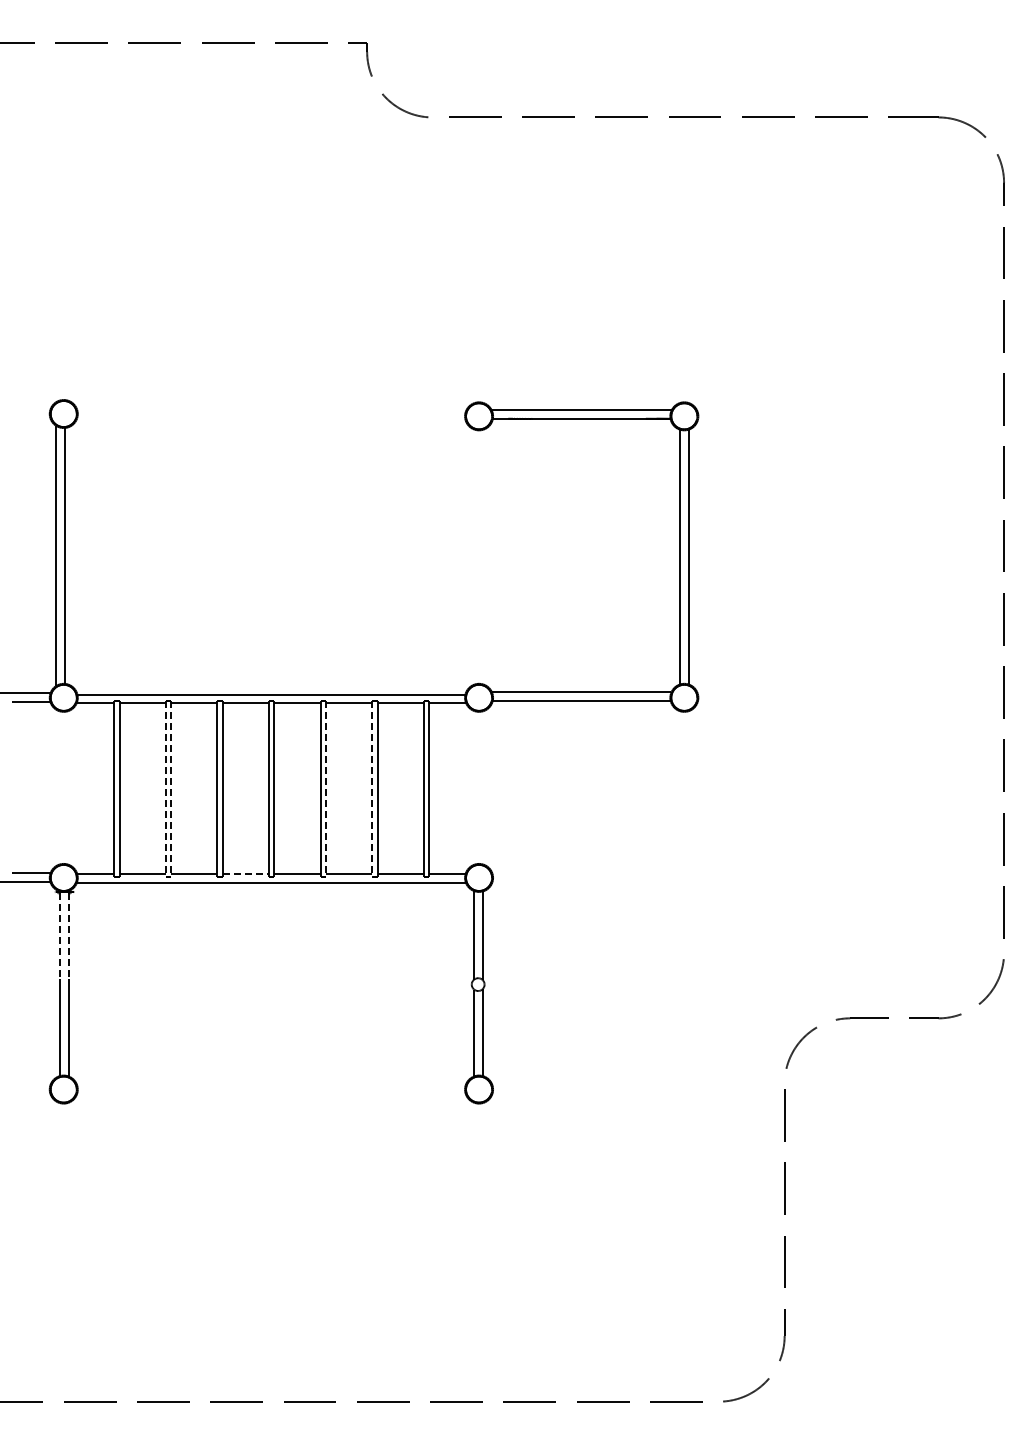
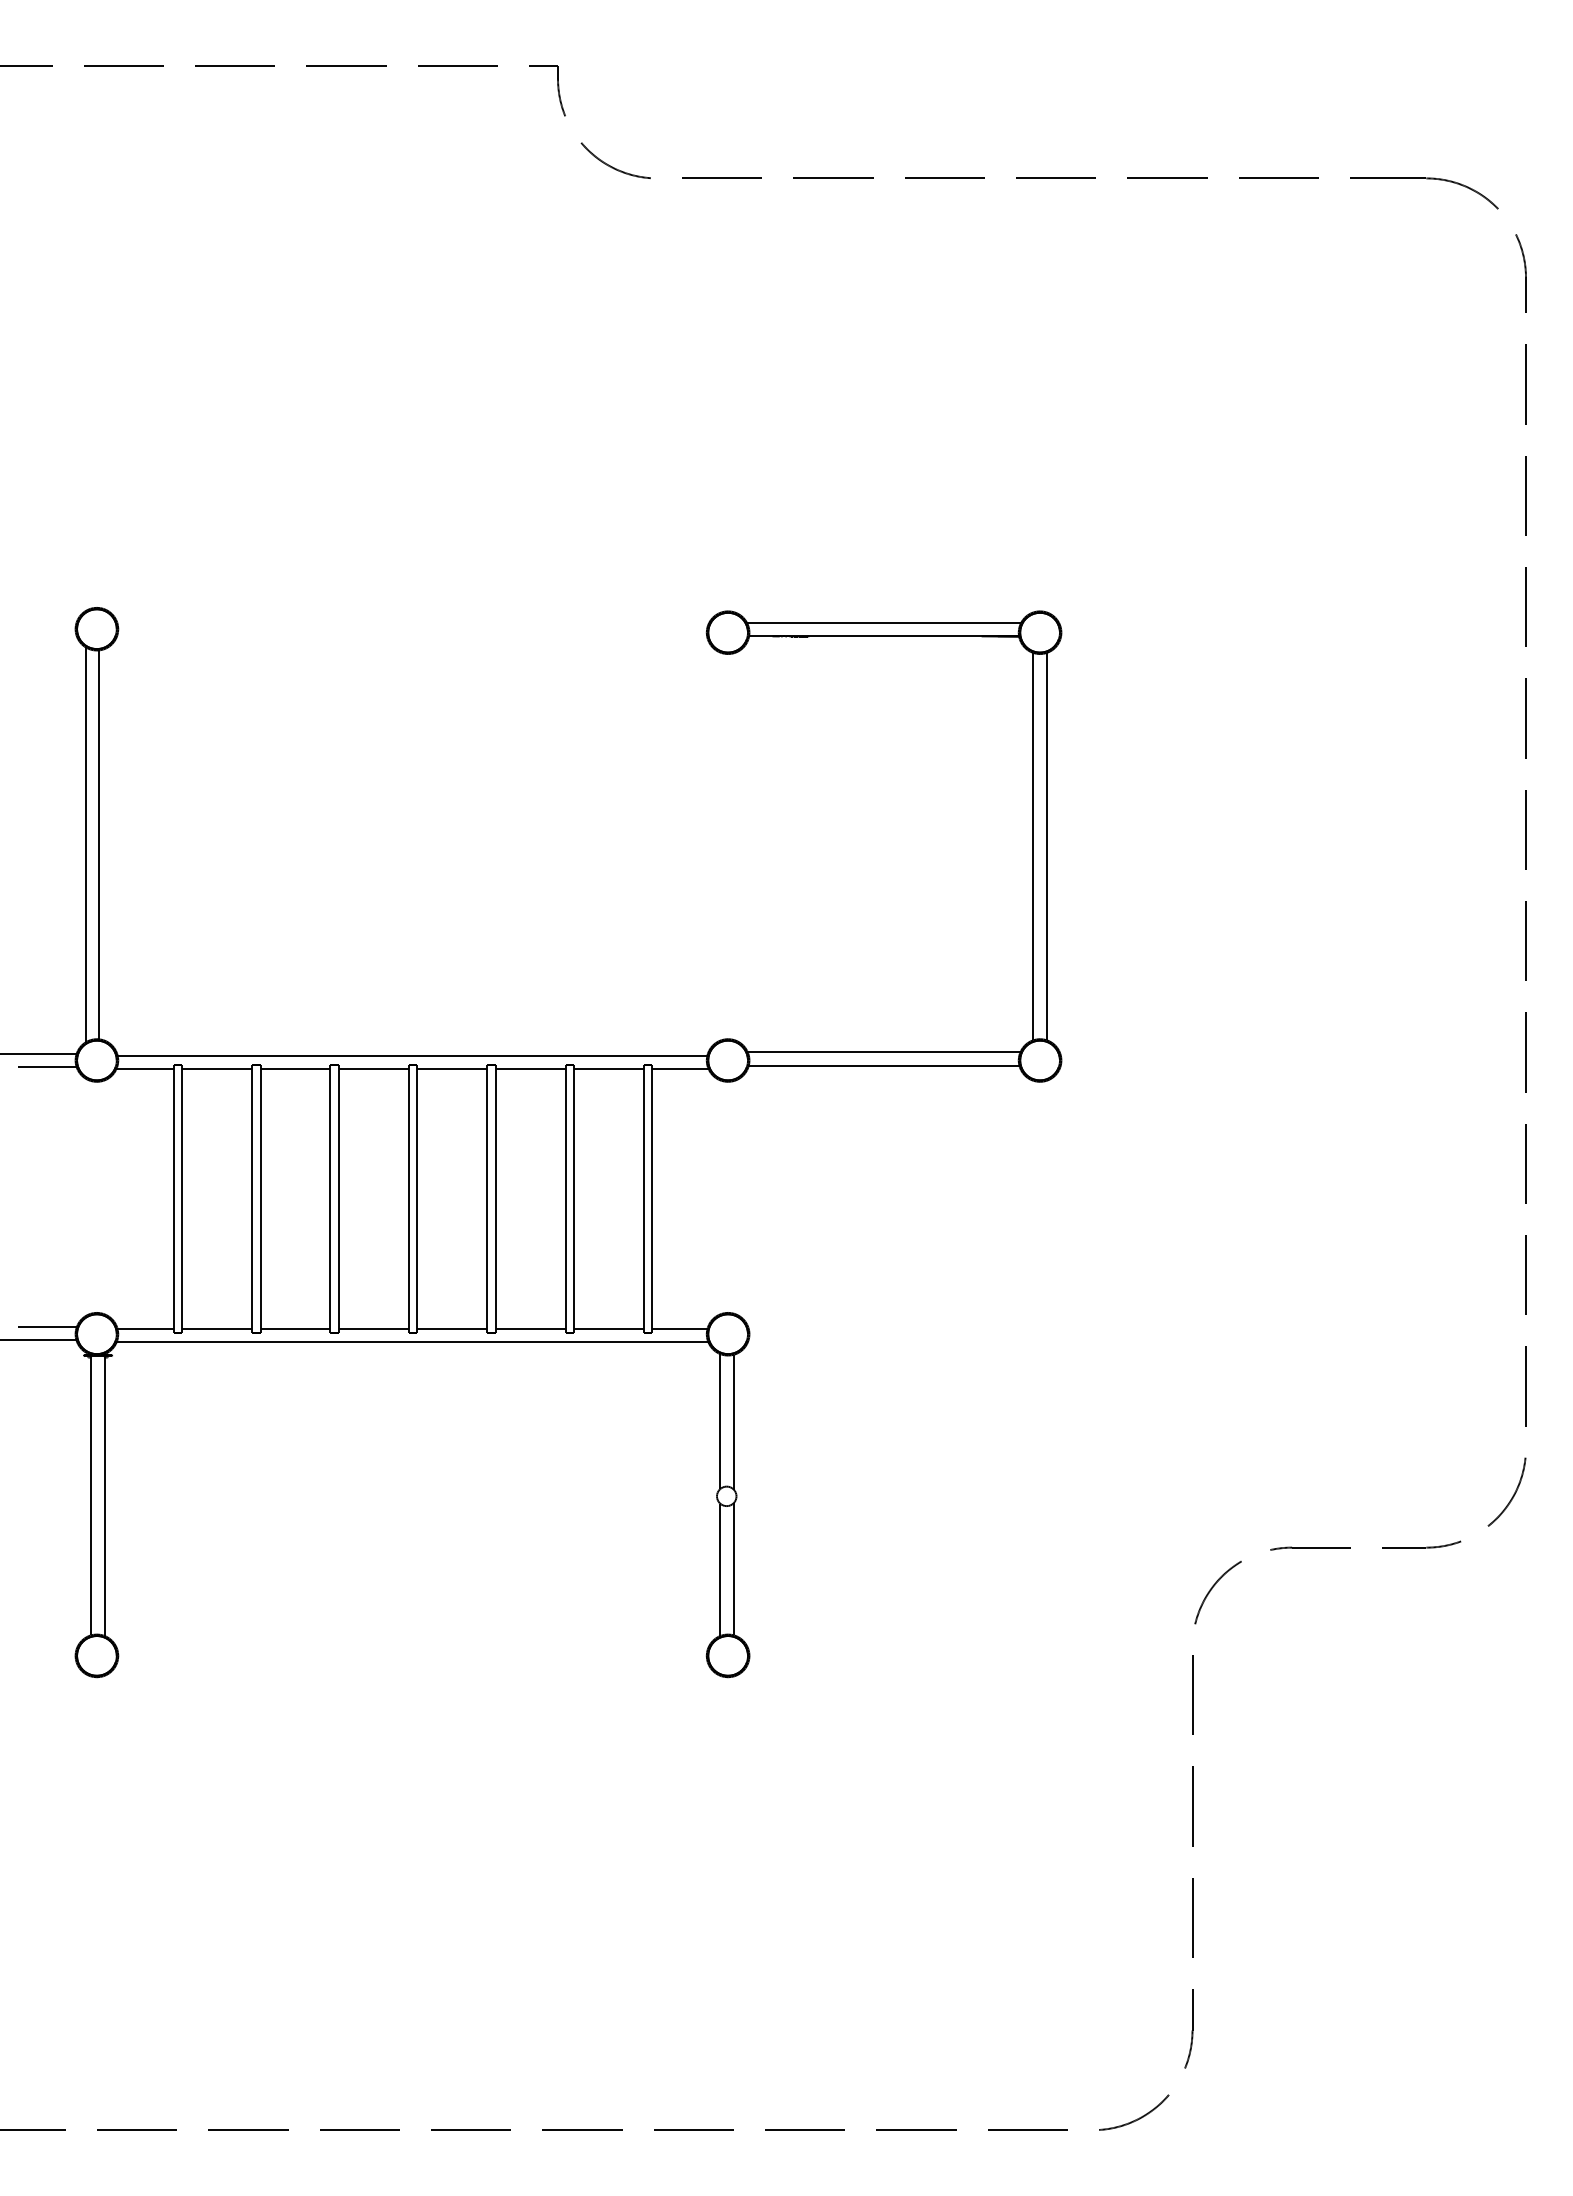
line: (165, 789) -> (251, 1199), dashed -> solid
line: (171, 789) -> (260, 1199), dashed -> solid
line: (326, 789) -> (496, 1199), dashed -> solid
line: (372, 789) -> (566, 1199), dashed -> solid
line: (245, 874) -> (373, 1329), dashed -> solid
line: (60, 935) -> (91, 1421), dashed -> solid
line: (68, 935) -> (104, 1421), dashed -> solid

